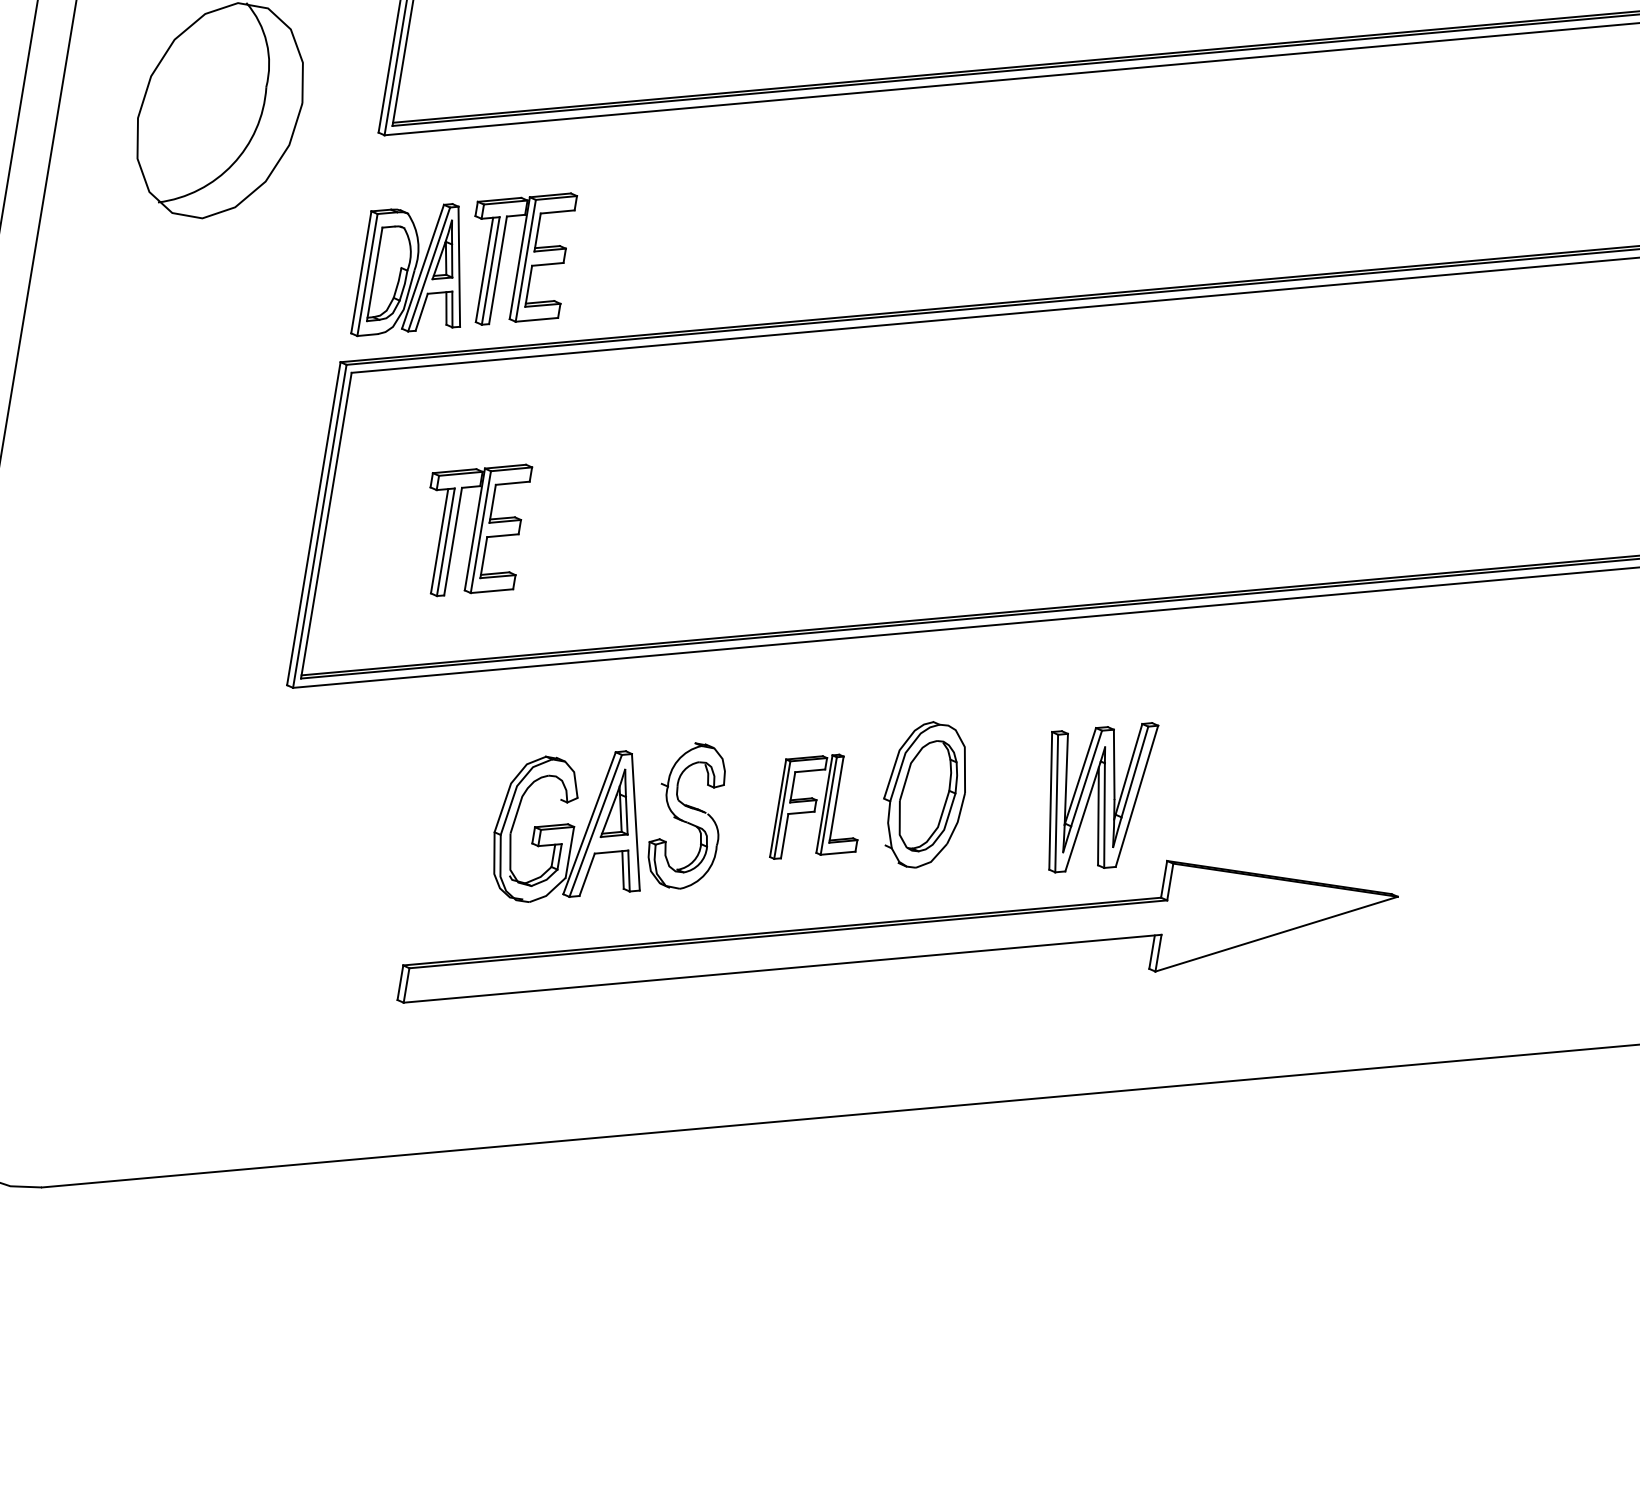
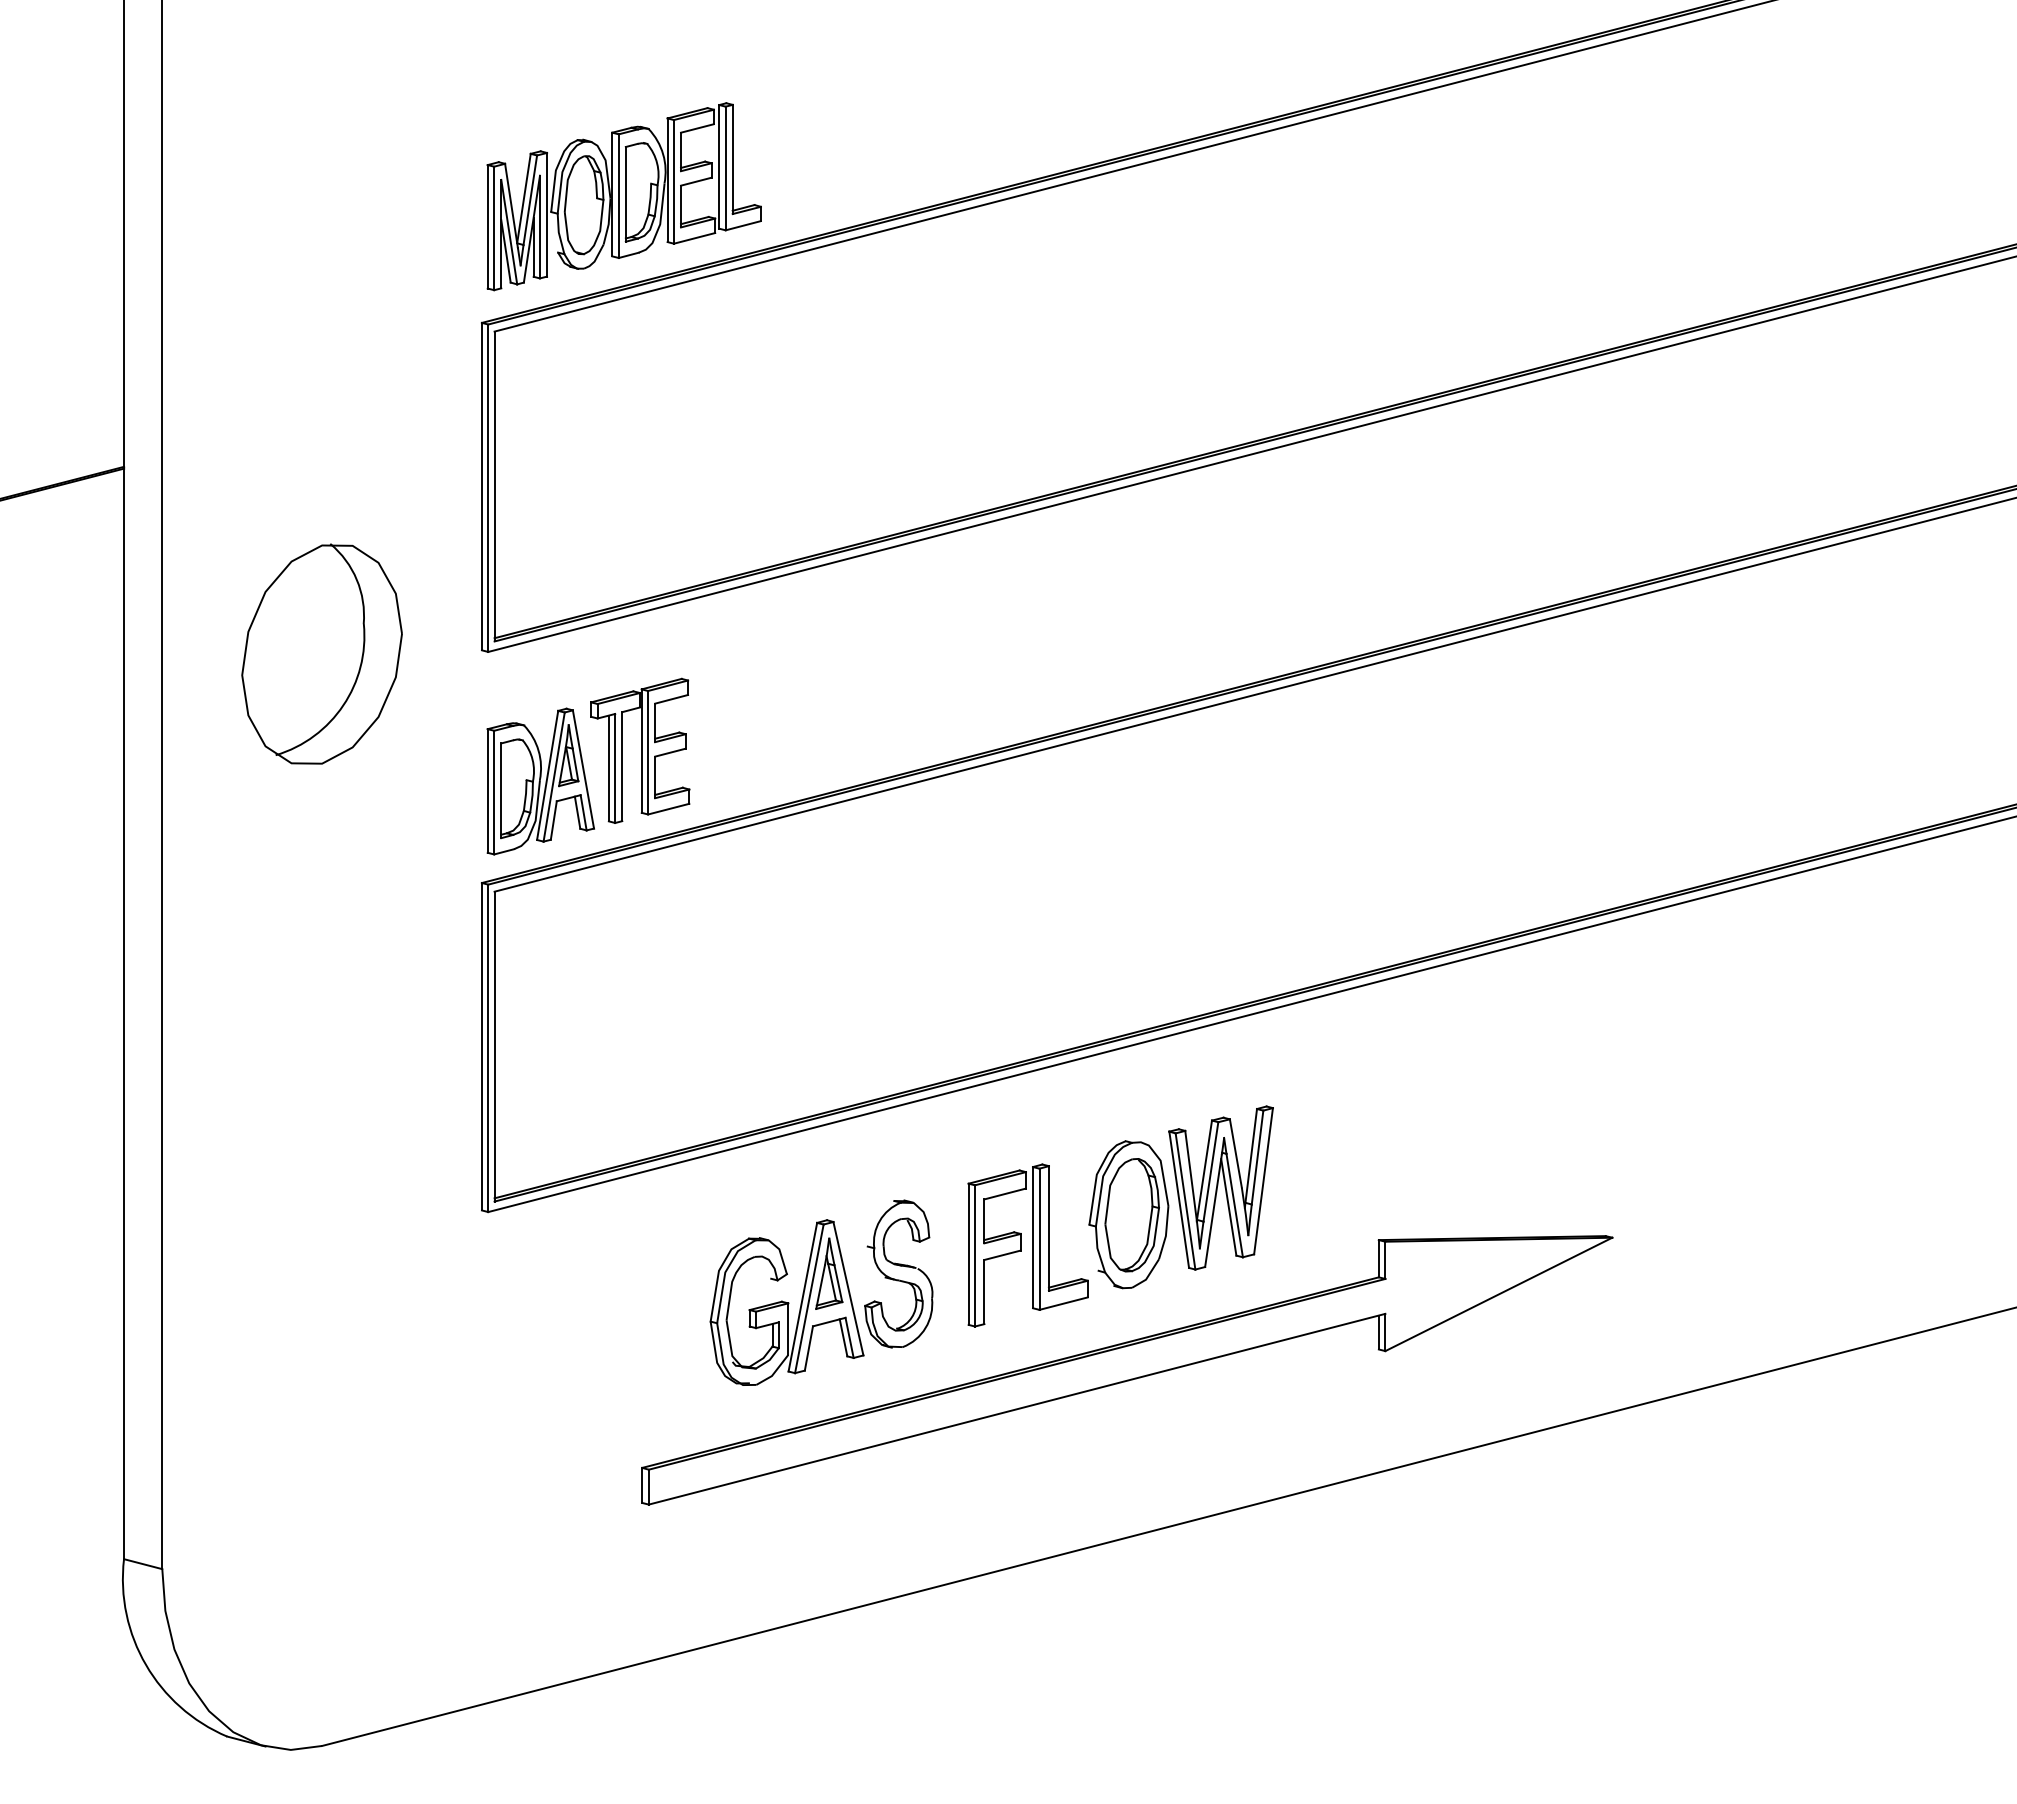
part: (473, 528) -> (640, 1025), removed
part: (1093, 795) -> (1220, 1187), moved
part: (819, 808) -> (1027, 1245), size x1.43

